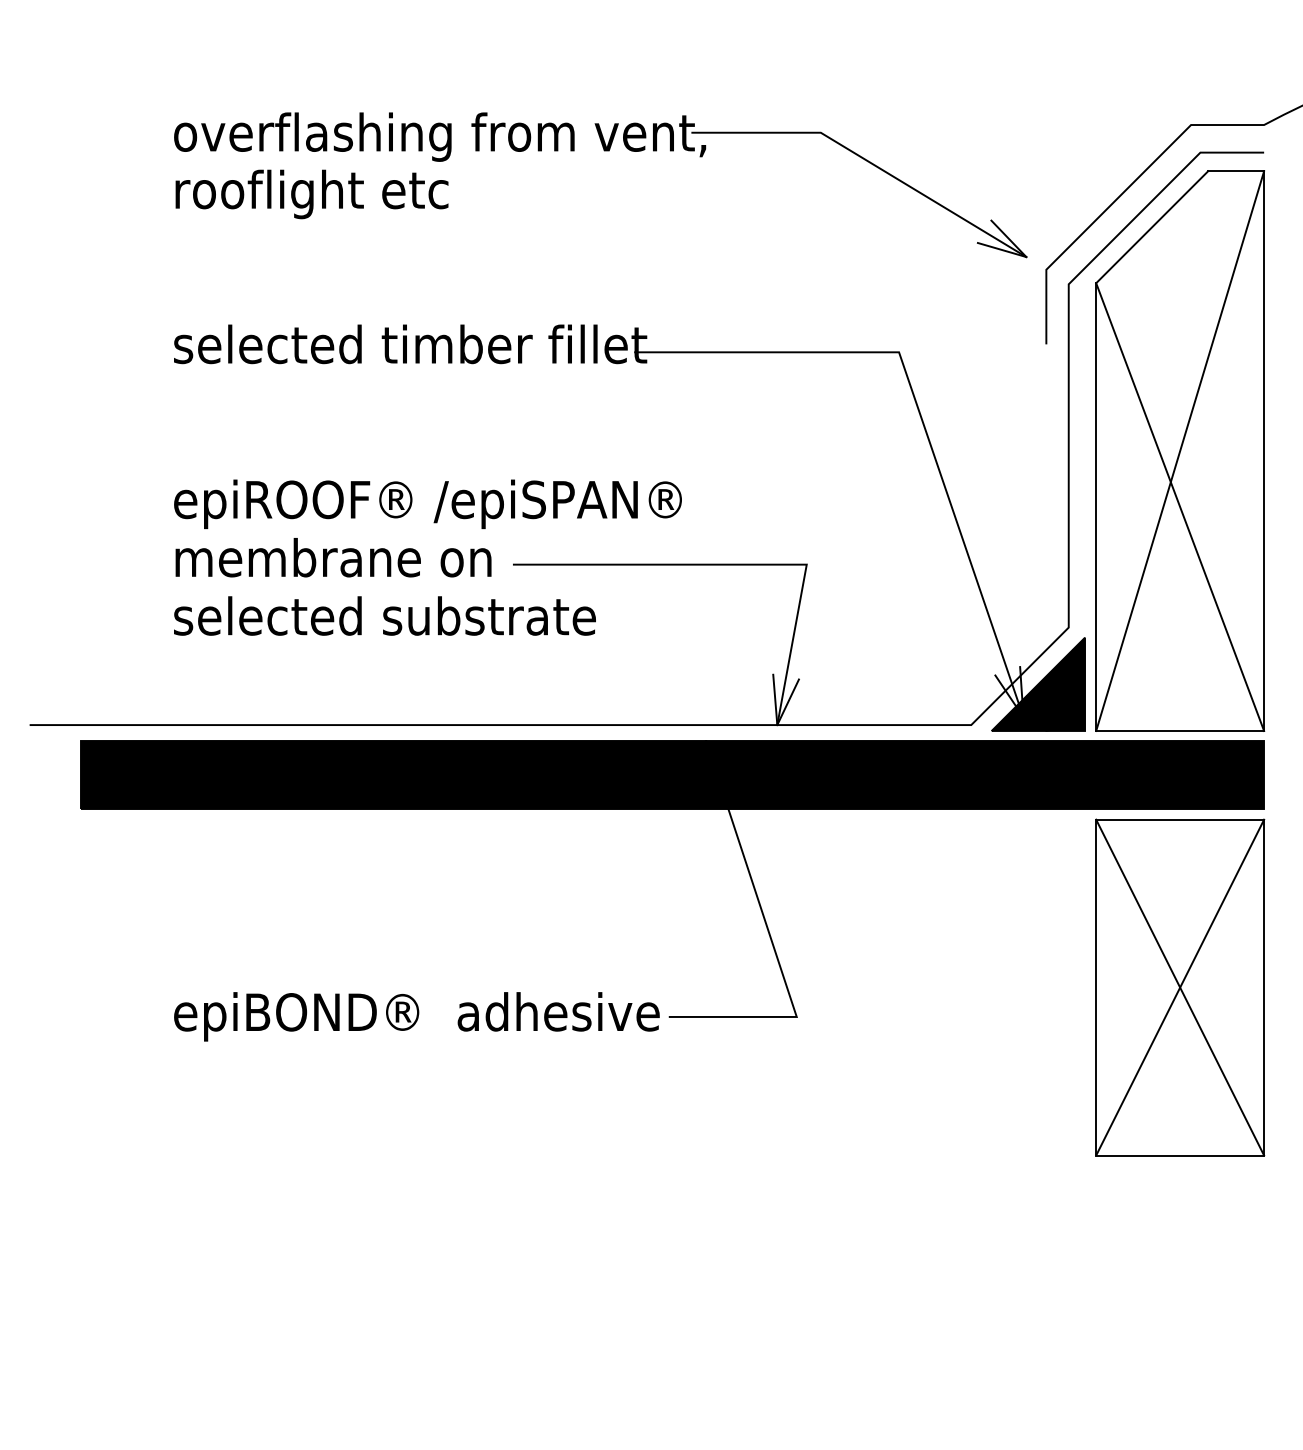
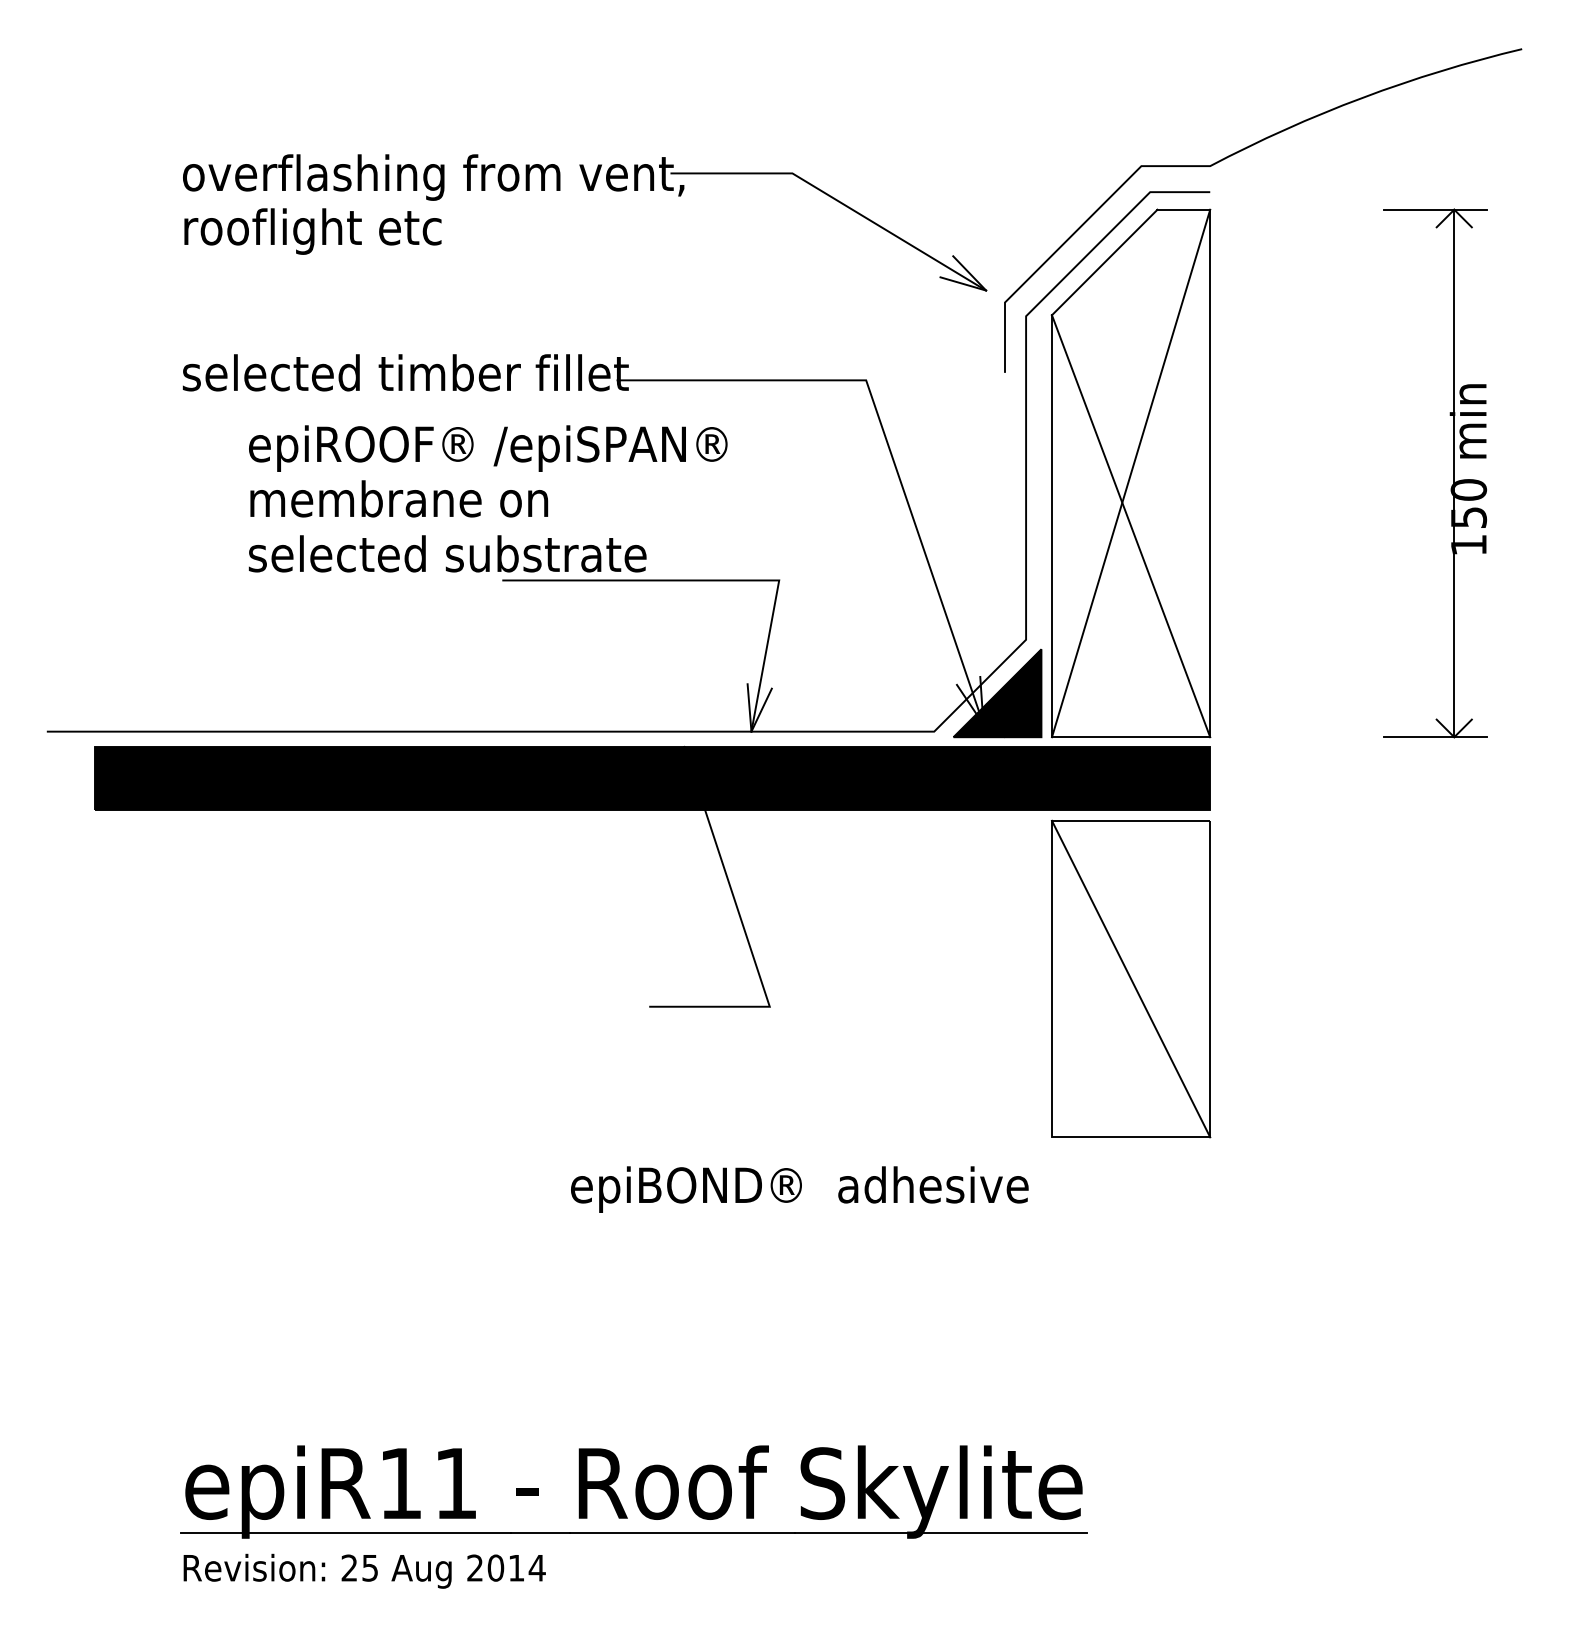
text: (427, 557) -> (487, 498), moved
line: (1179, 987) -> (1130, 978), removed
text: (416, 1016) -> (799, 1189), moved

